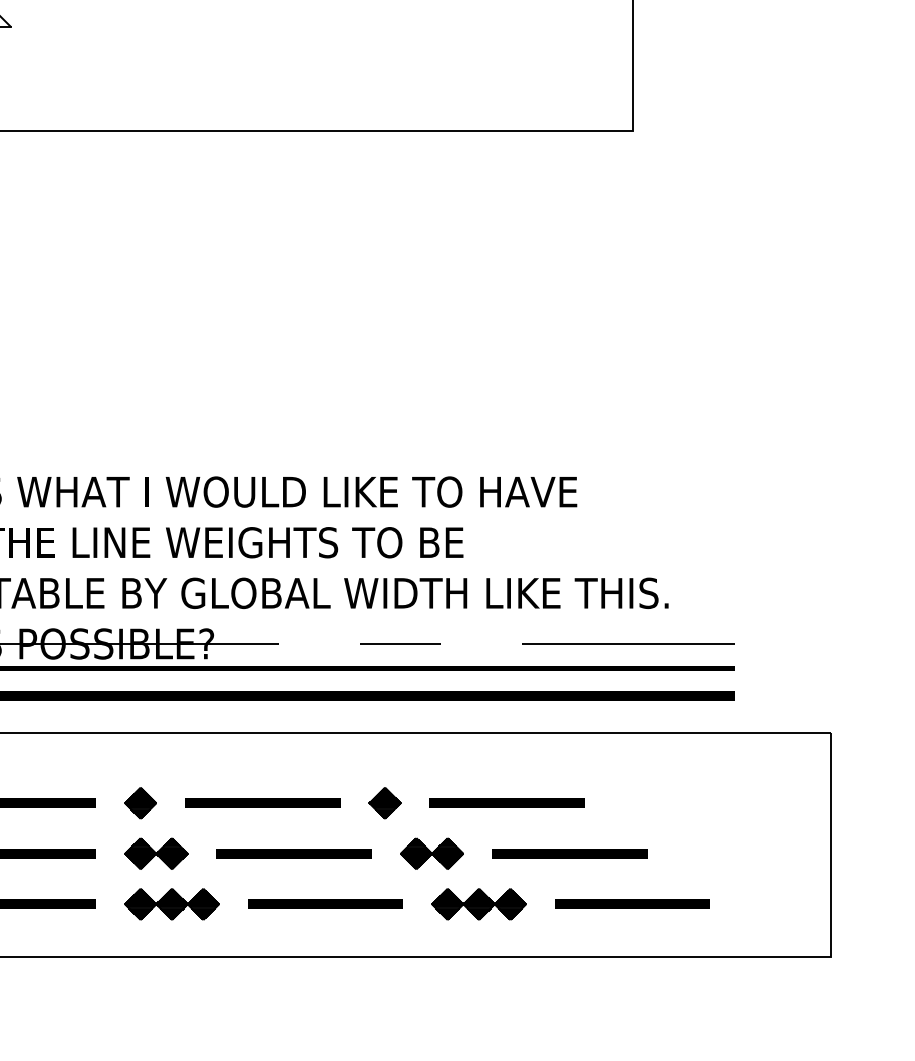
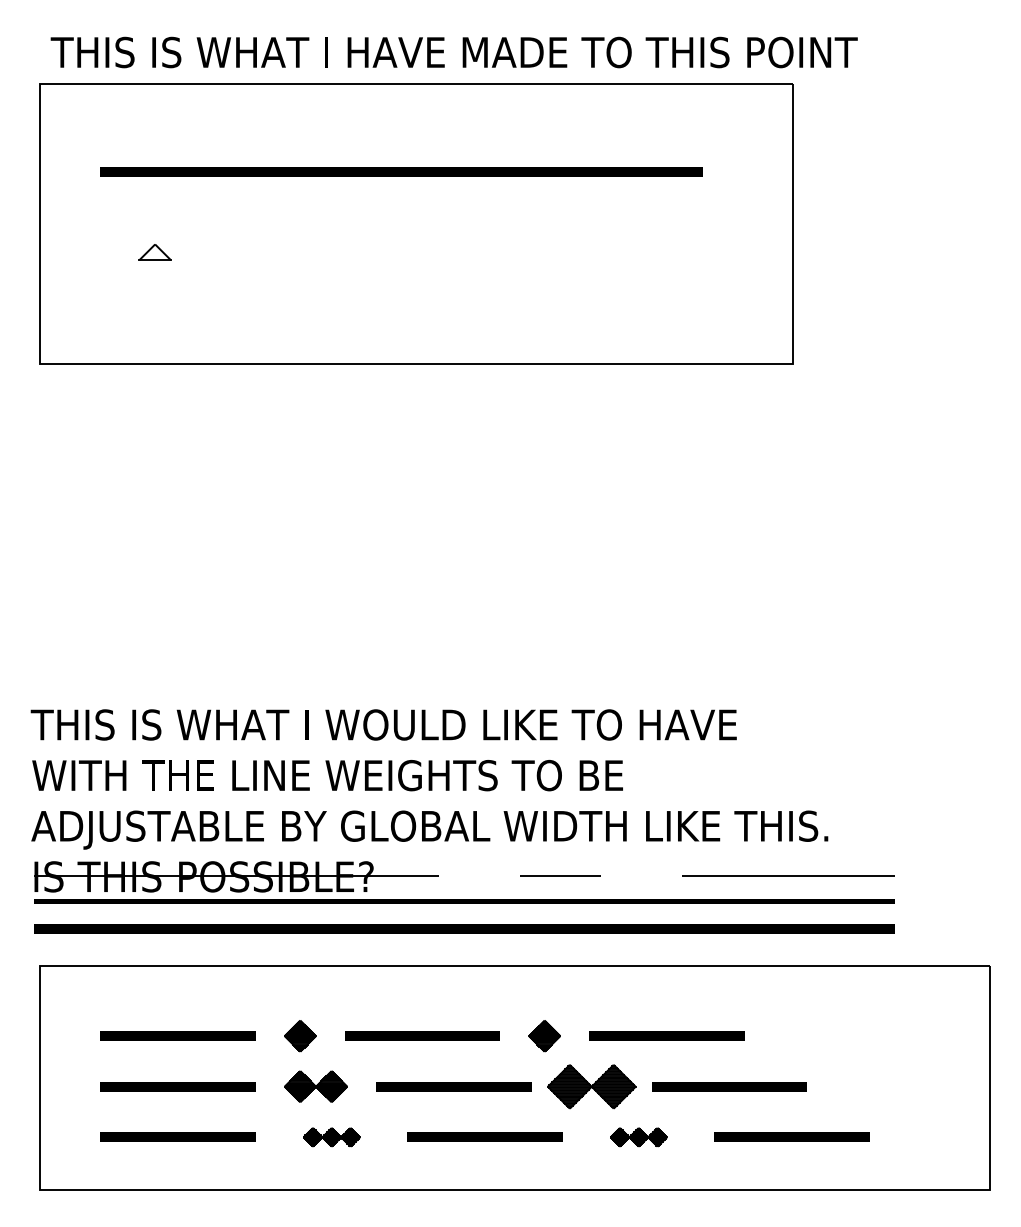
part: (431, 853) -> (591, 1086), size x1.4
part: (171, 904) -> (331, 1137), size x0.6
part: (478, 904) -> (638, 1137), size x0.6

